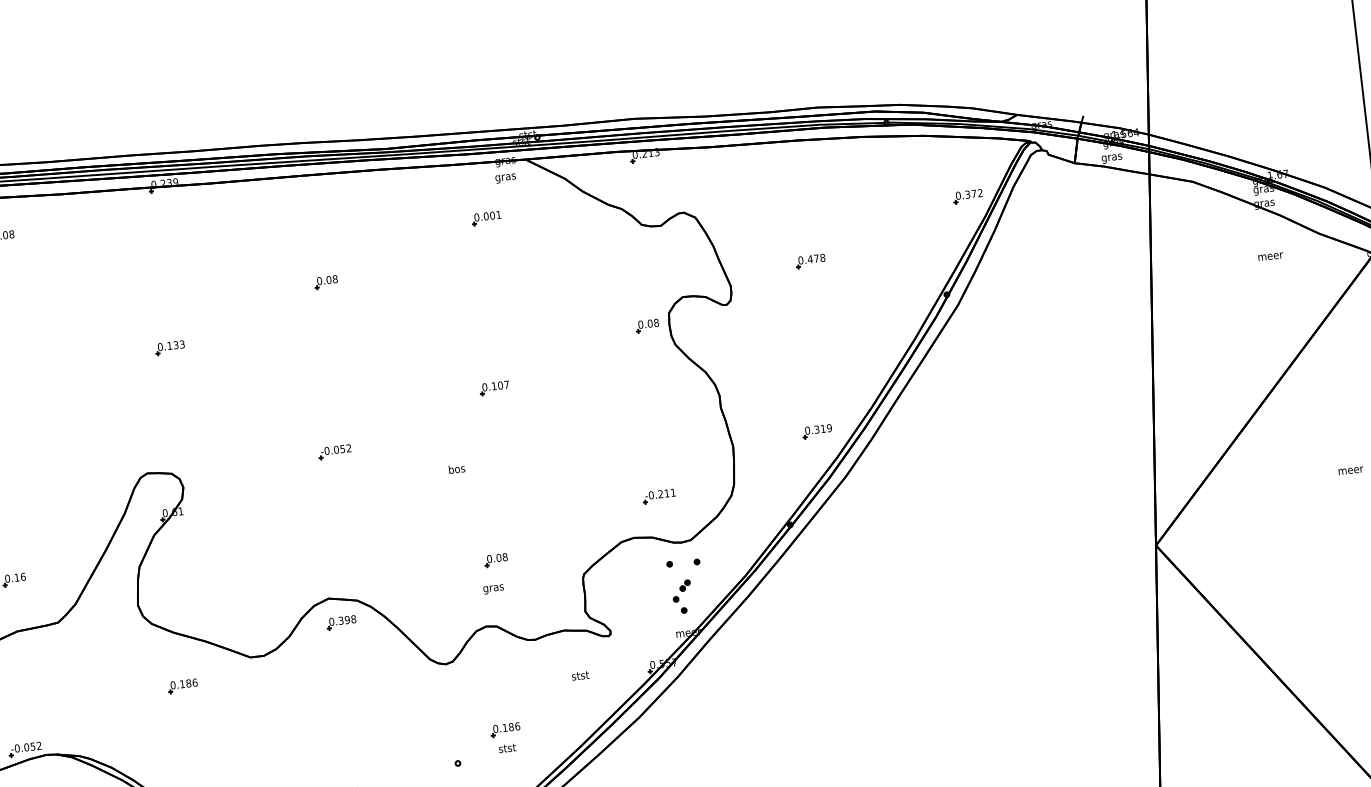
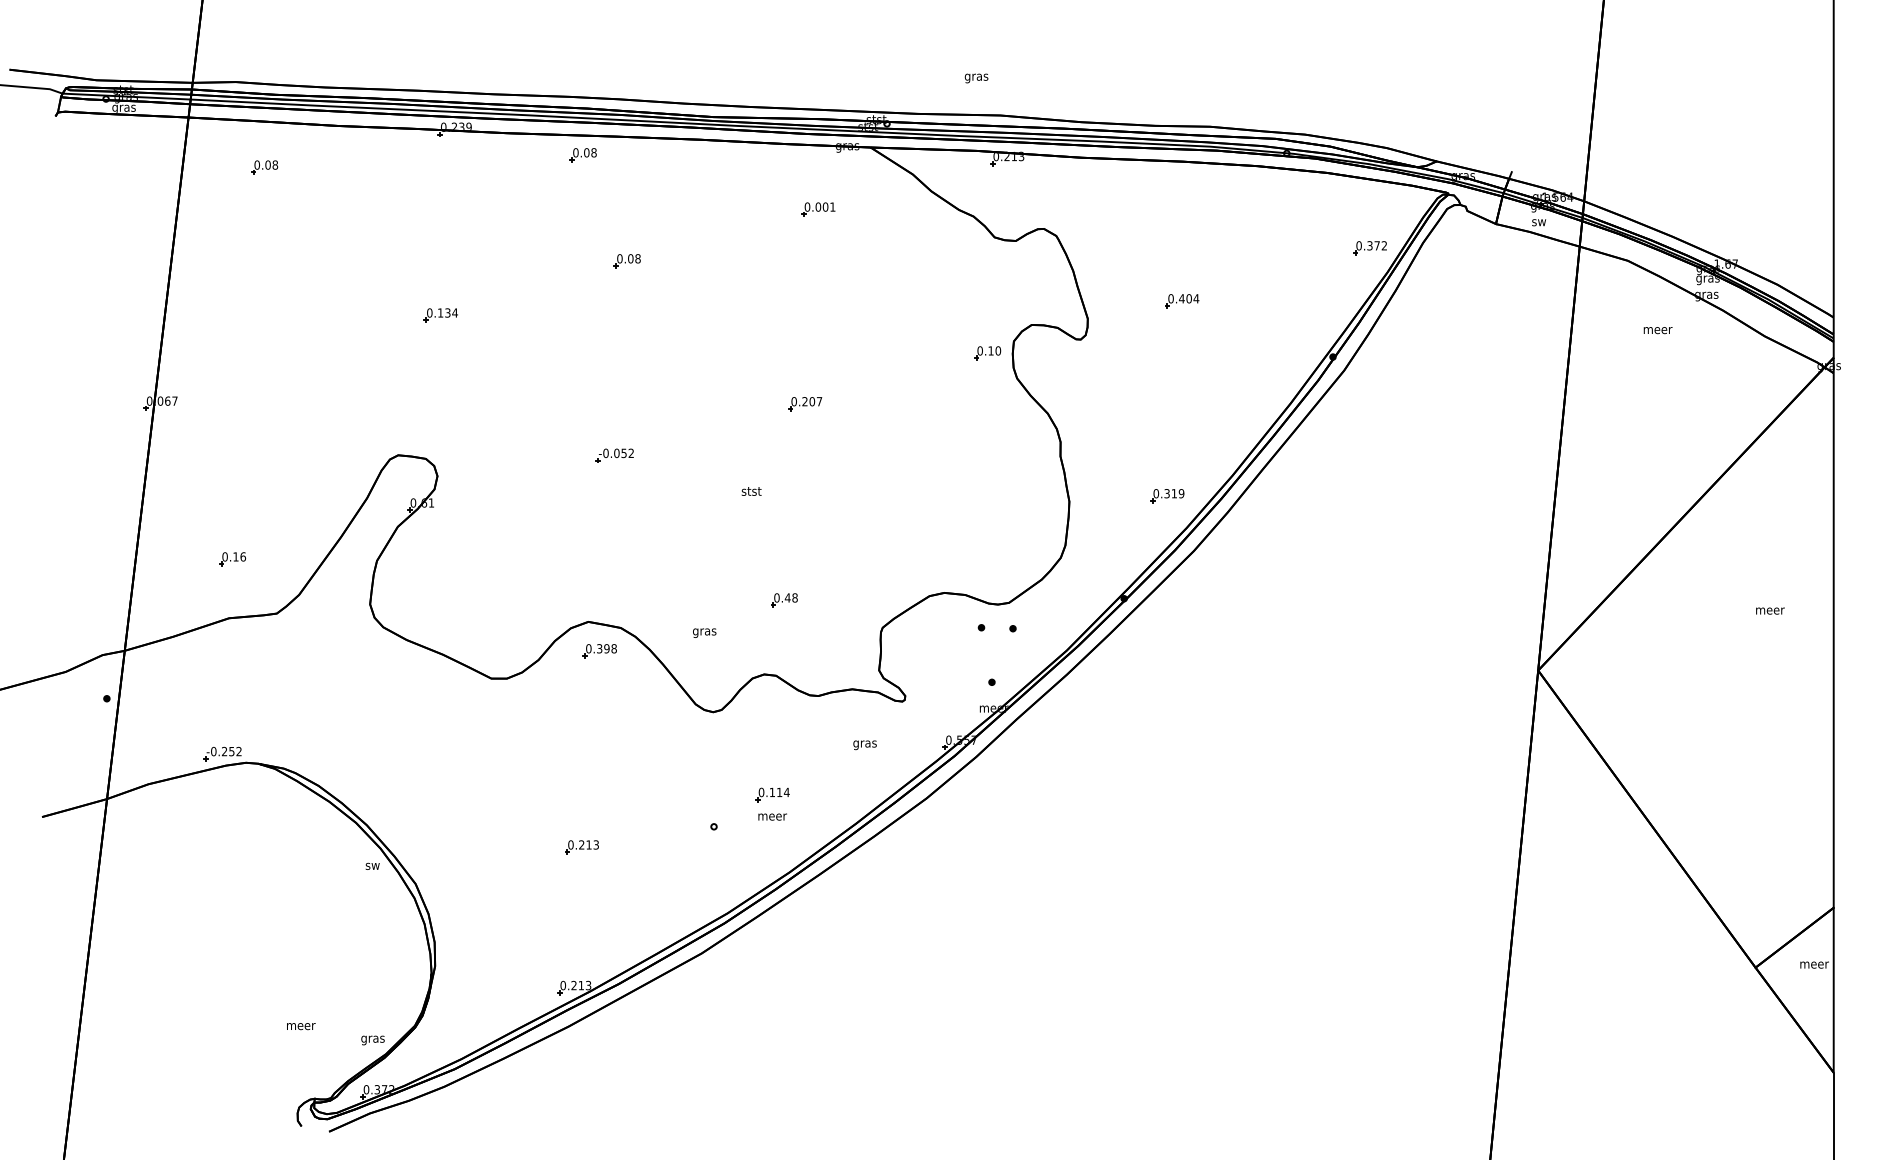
text: (1111, 158) -> (1538, 223), gras -> sw
text: (505, 178) -> (976, 78), moved
part: (276, 195) -> (582, 155), added
text: (1270, 256) -> (1657, 330), moved
text: (819, 258) -> (1192, 298), 0.478 -> 0.404
text: (653, 322) -> (994, 350), 0.08 -> 0.10
text: (181, 344) -> (454, 312), 0.133 -> 0.134
text: (493, 386) -> (804, 401), 0.107 -> 0.207
text: (456, 468) -> (751, 490), bos -> stst
part: (659, 496) -> (978, 549), removed
text: (498, 557) -> (787, 597), 0.08 -> 0.48
text: (493, 588) -> (704, 632), moved
part: (681, 590) -> (991, 659), removed
text: (580, 677) -> (864, 744), stst -> gras
part: (182, 686) -> (410, 702), removed
text: (513, 726) -> (782, 792), 0.186 -> 0.114
text: (26, 747) -> (224, 751), -0.052 -> -0.252
text: (507, 747) -> (772, 815), stst -> meer

